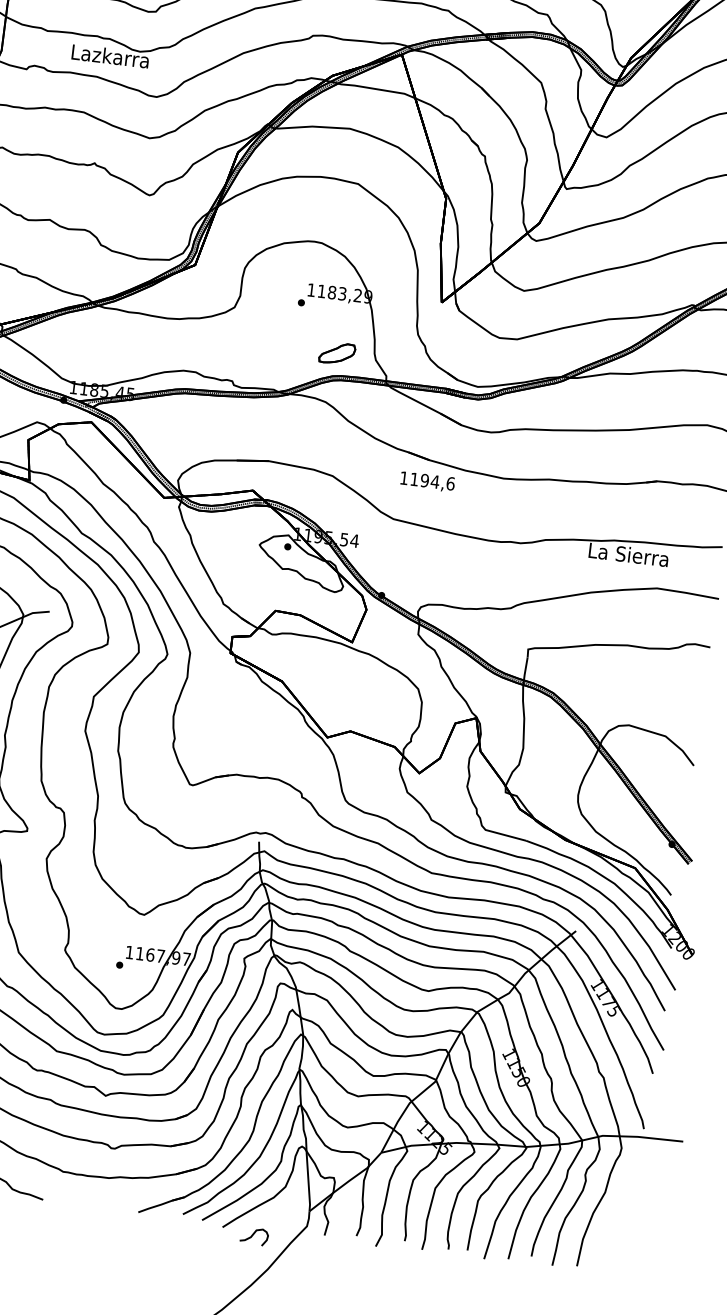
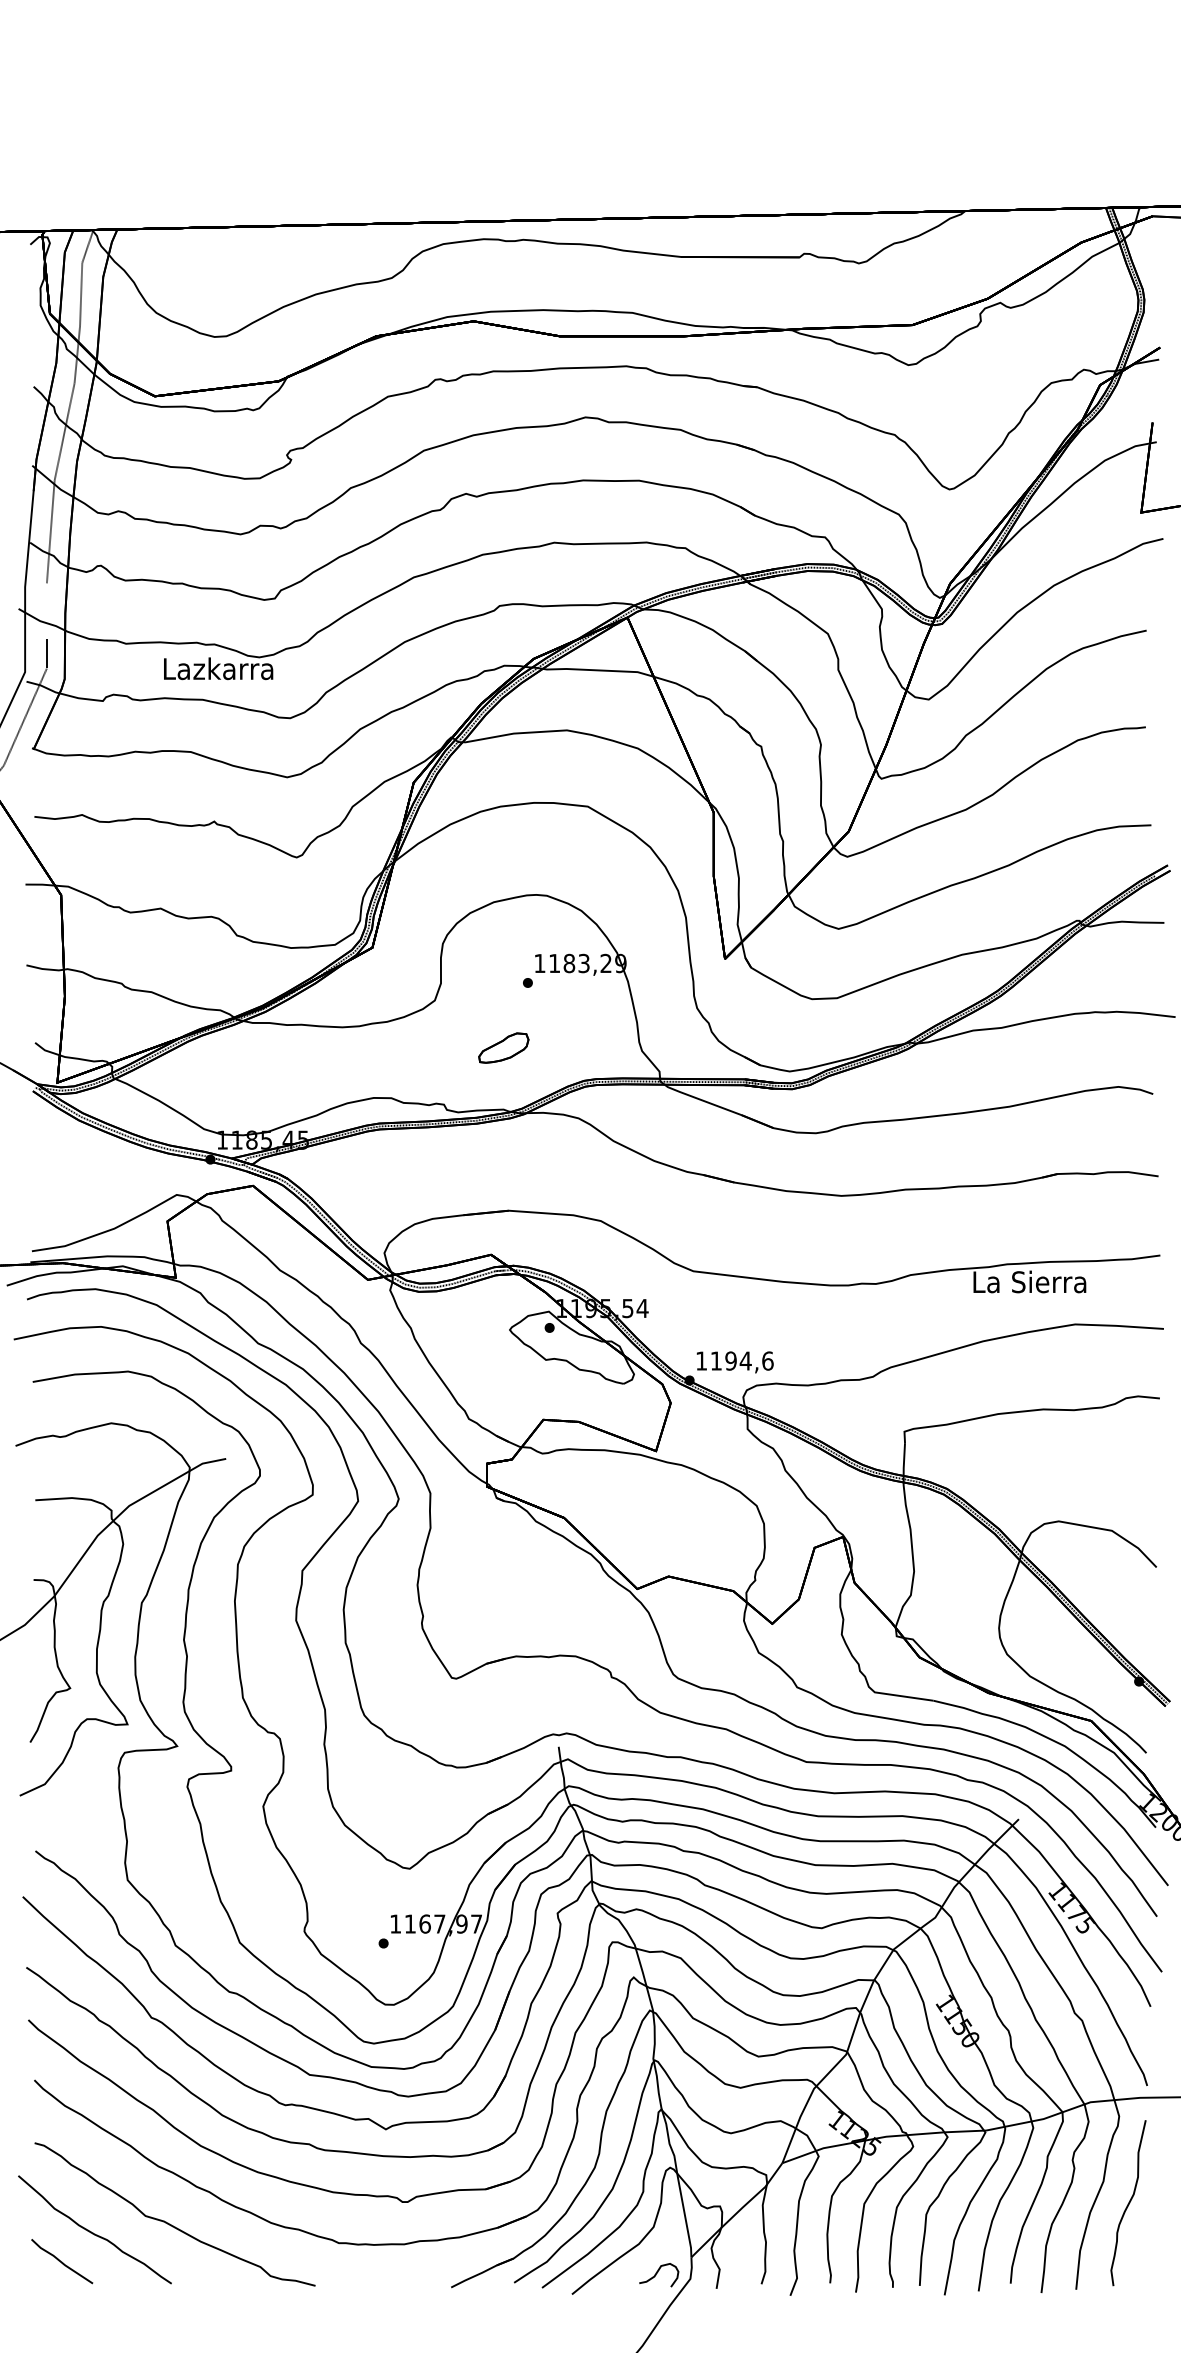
part: (337, 353) -> (503, 1047), moved
text: (427, 481) -> (734, 1362), moved
curve: (620, 1210) -> (1128, 2203), added
part: (254, 1236) -> (659, 2275), moved

